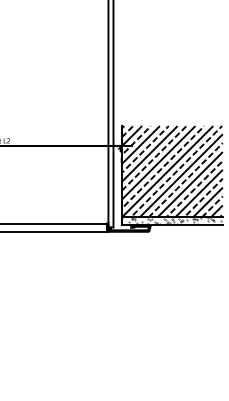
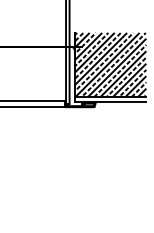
hatch: (170, 220) -> (109, 99), removed

